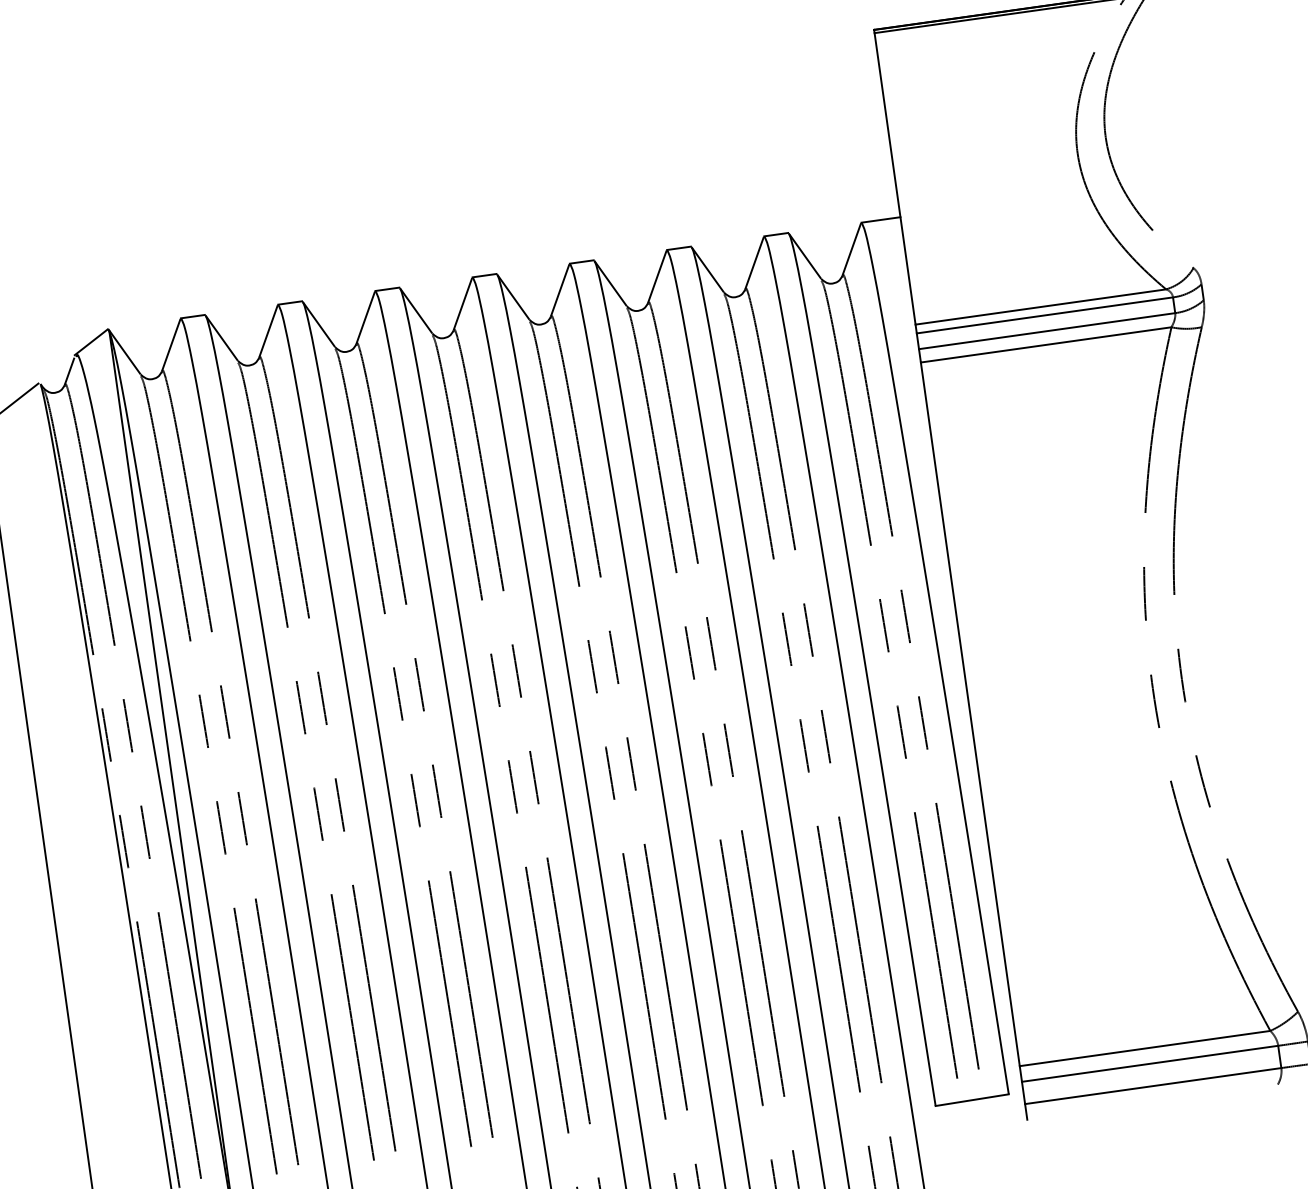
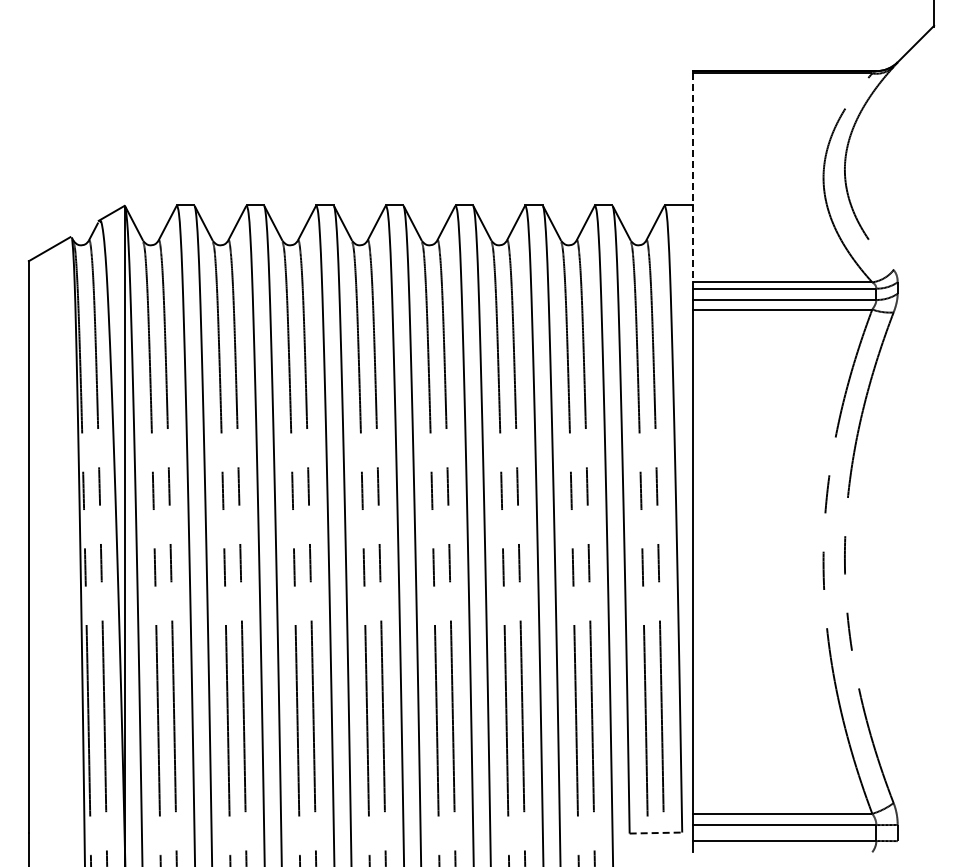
line: (894, 179) -> (692, 178), solid -> dashed
line: (973, 1100) -> (656, 833), solid -> dashed

